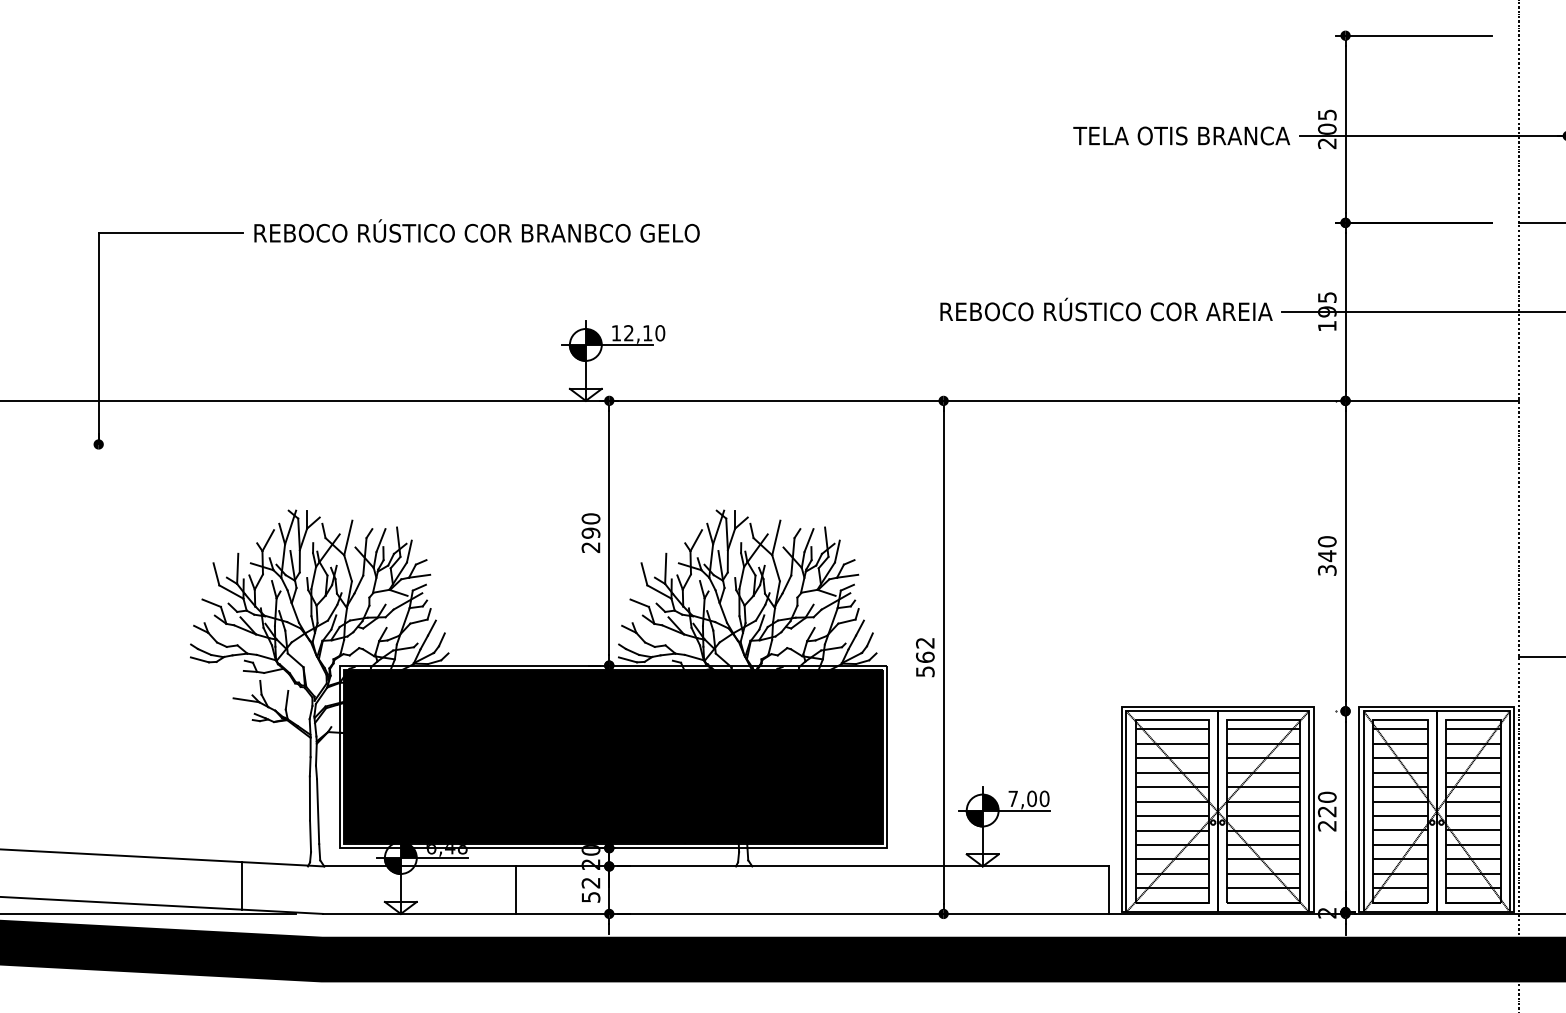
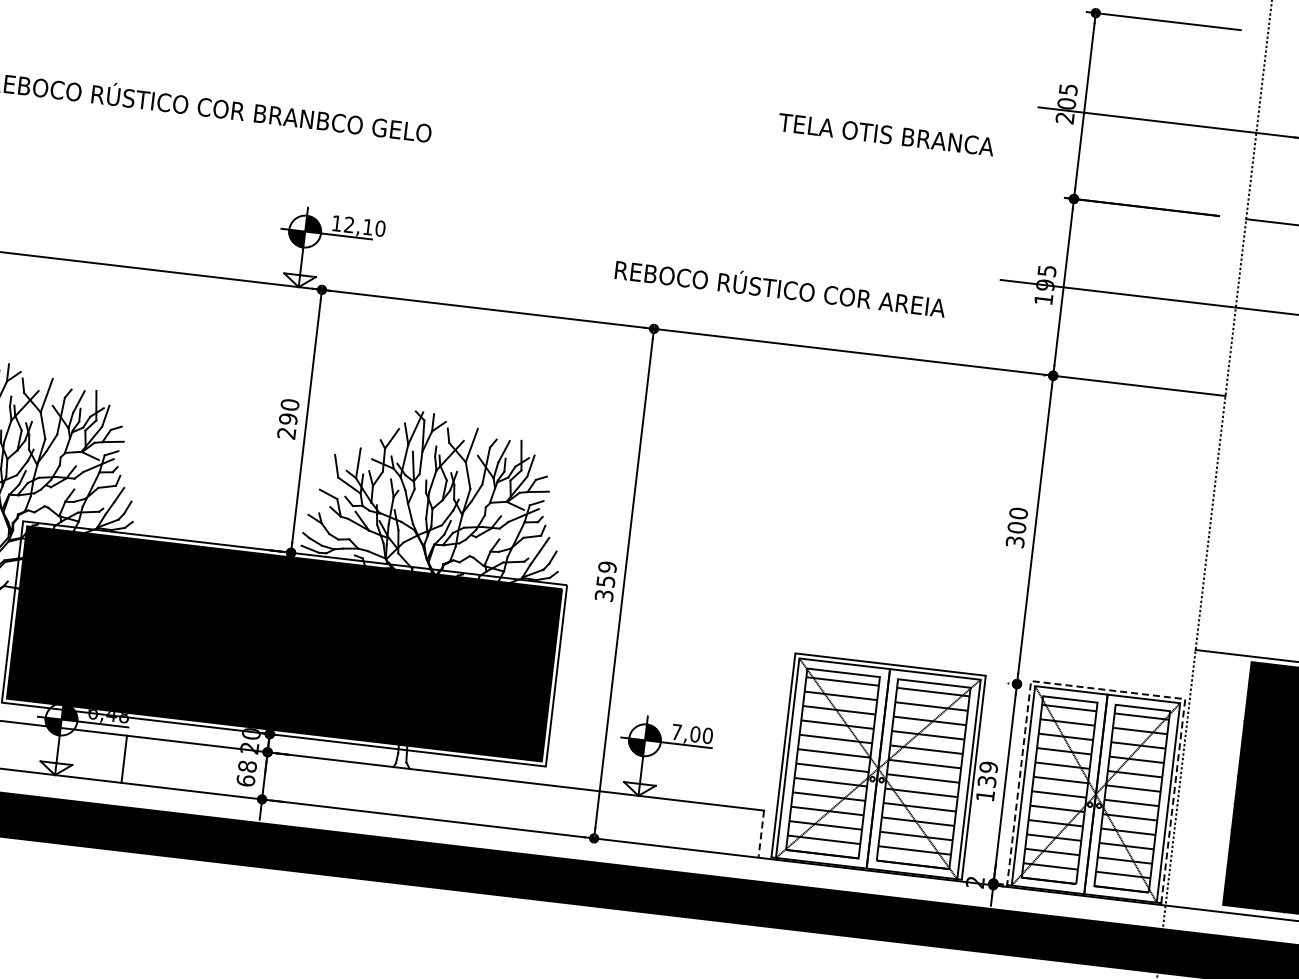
text: (1181, 135) -> (886, 134), moved
text: (1106, 309) -> (780, 286), moved
text: (1327, 556) -> (1017, 528), 340 -> 300
text: (925, 656) -> (606, 580), 562 -> 359
line: (1436, 706) -> (1107, 689), solid -> dashed
text: (1326, 811) -> (986, 781), 220 -> 139
line: (515, 889) -> (124, 758), moved
text: (590, 889) -> (246, 772), 52 -> 68
line: (1109, 890) -> (761, 834), solid -> dashed

